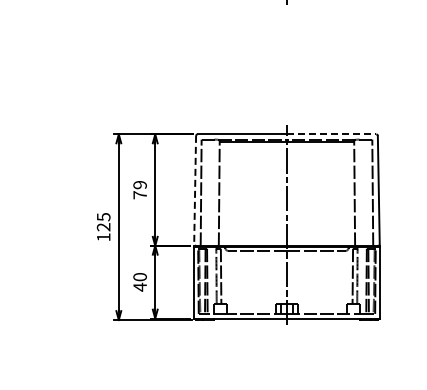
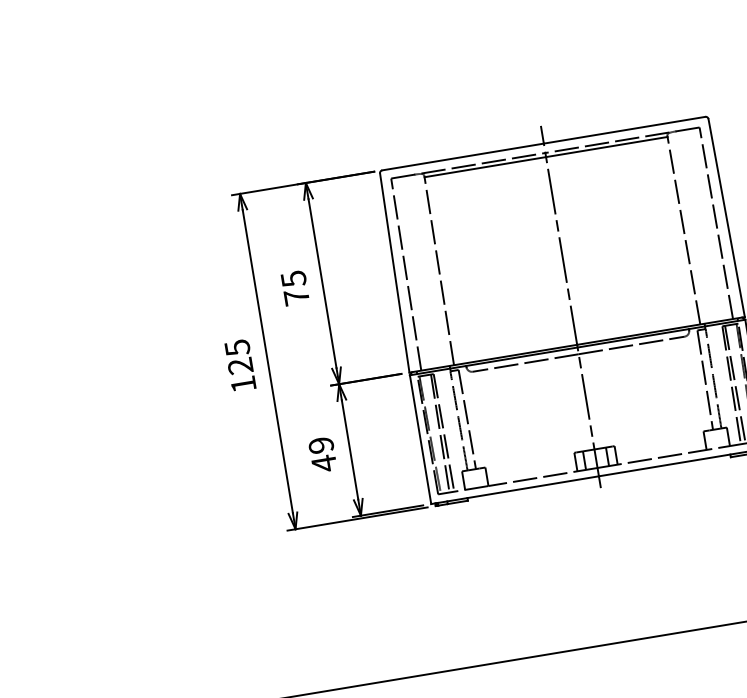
line: (331, 134) -> (624, 130), dashed -> solid
text: (139, 185) -> (292, 280), 79 -> 75
line: (195, 190) -> (395, 272), dashed -> solid
text: (139, 277) -> (320, 446), 40 -> 49

